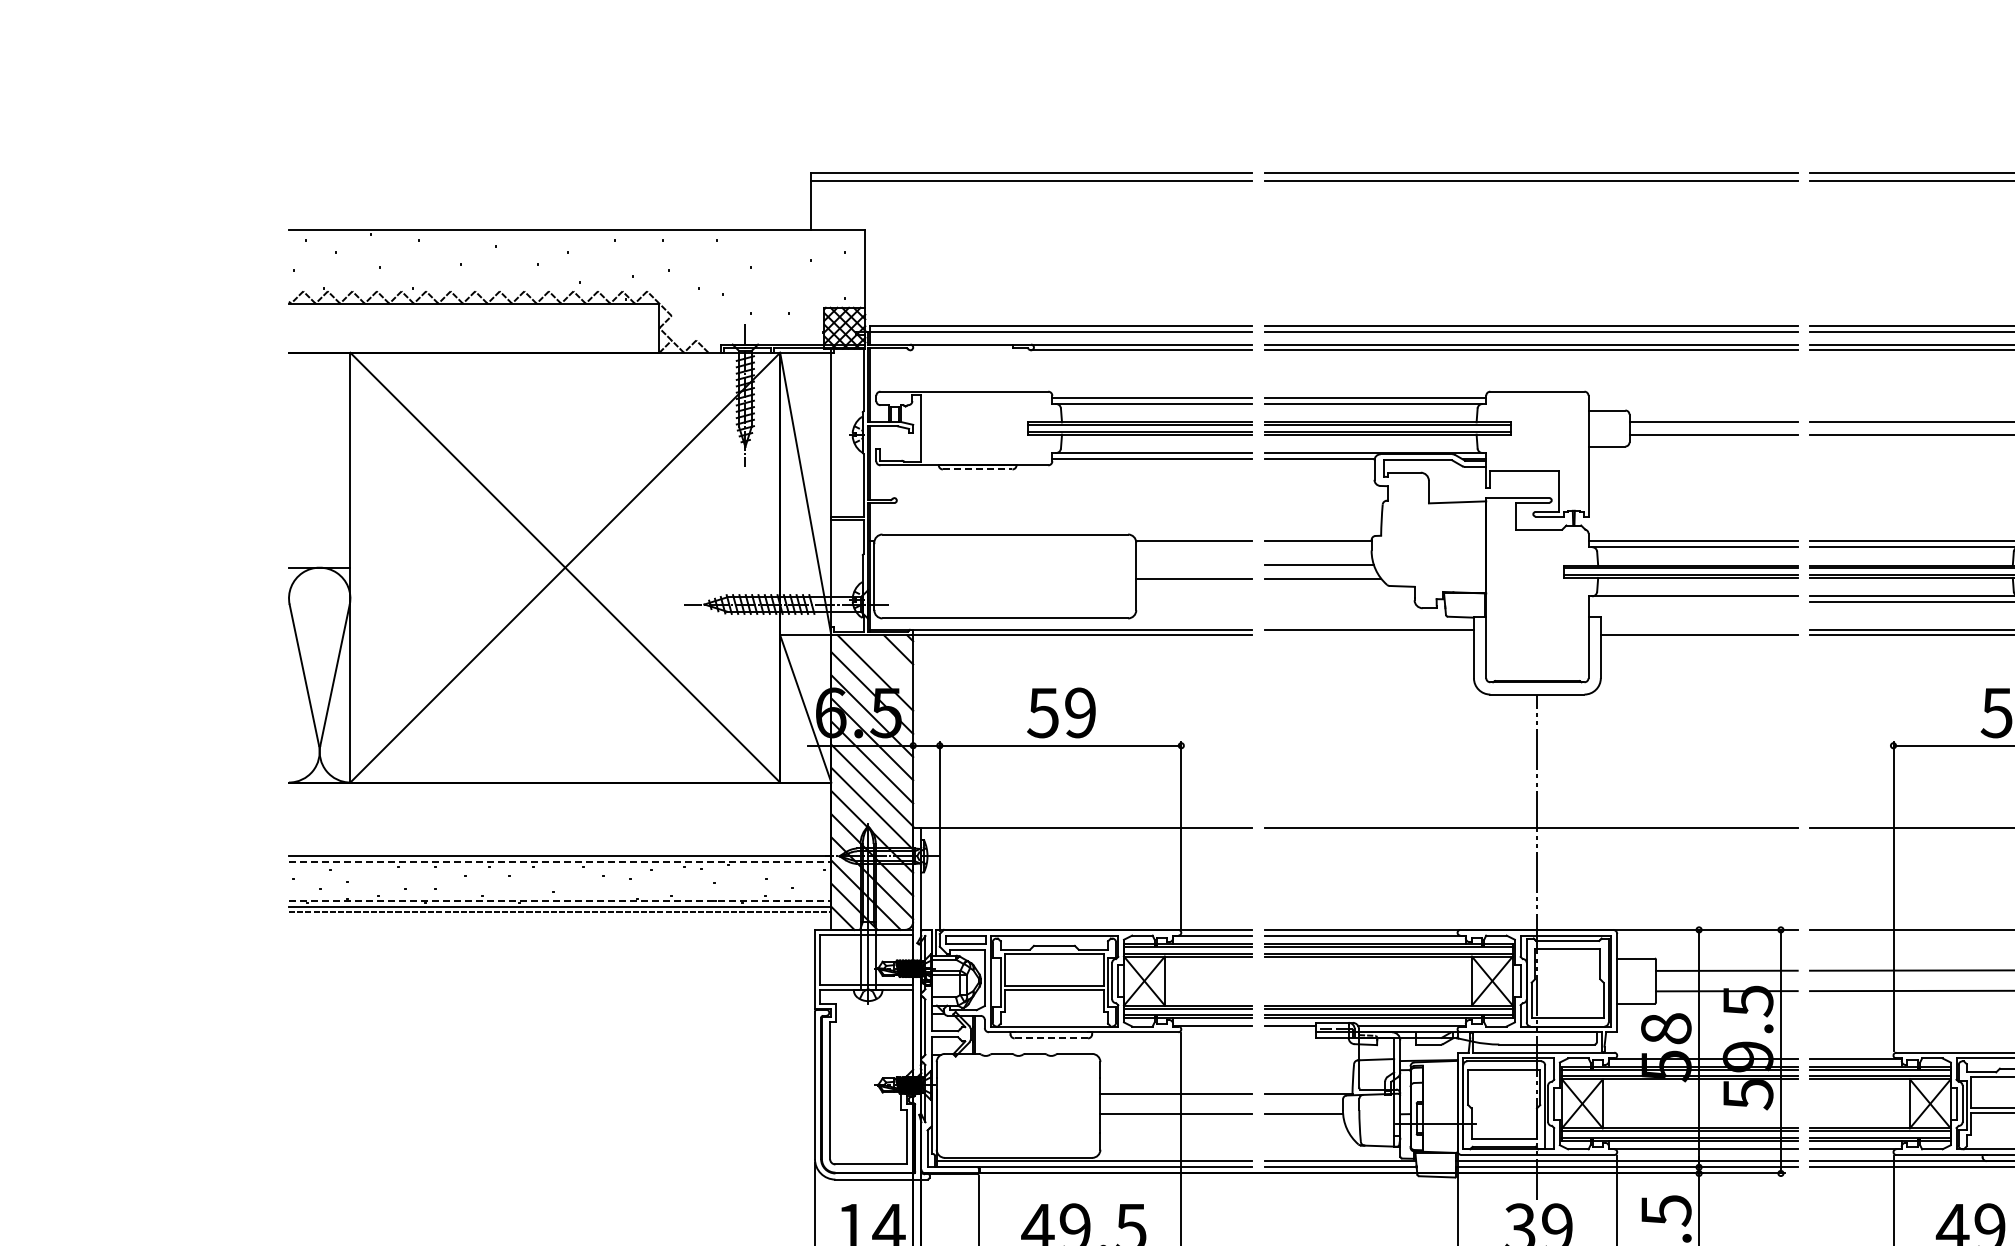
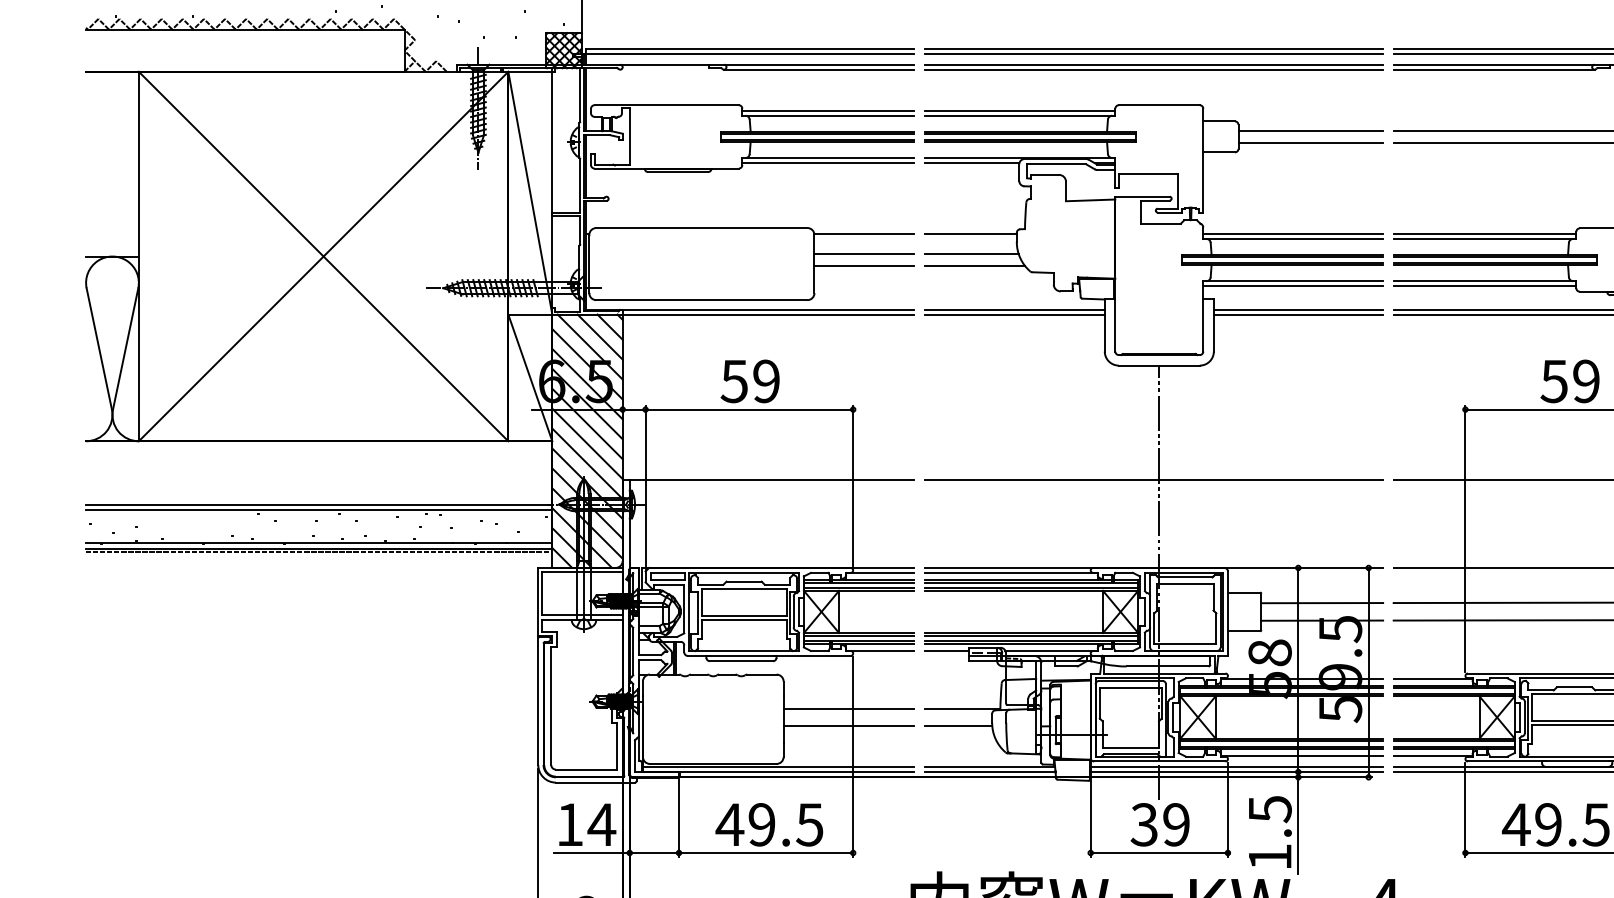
line: (977, 469) -> (677, 172), dashed -> solid
line: (1194, 564) -> (864, 253), added
line: (1693, 602) -> (1293, 286), added
line: (1698, 629) -> (1297, 309), added
line: (1368, 635) -> (1014, 314), added
line: (886, 661) -> (599, 337), added
line: (560, 862) -> (319, 509), dashed -> solid
line: (560, 901) -> (319, 543), dashed -> solid
line: (1051, 1038) -> (741, 661), dashed -> solid

